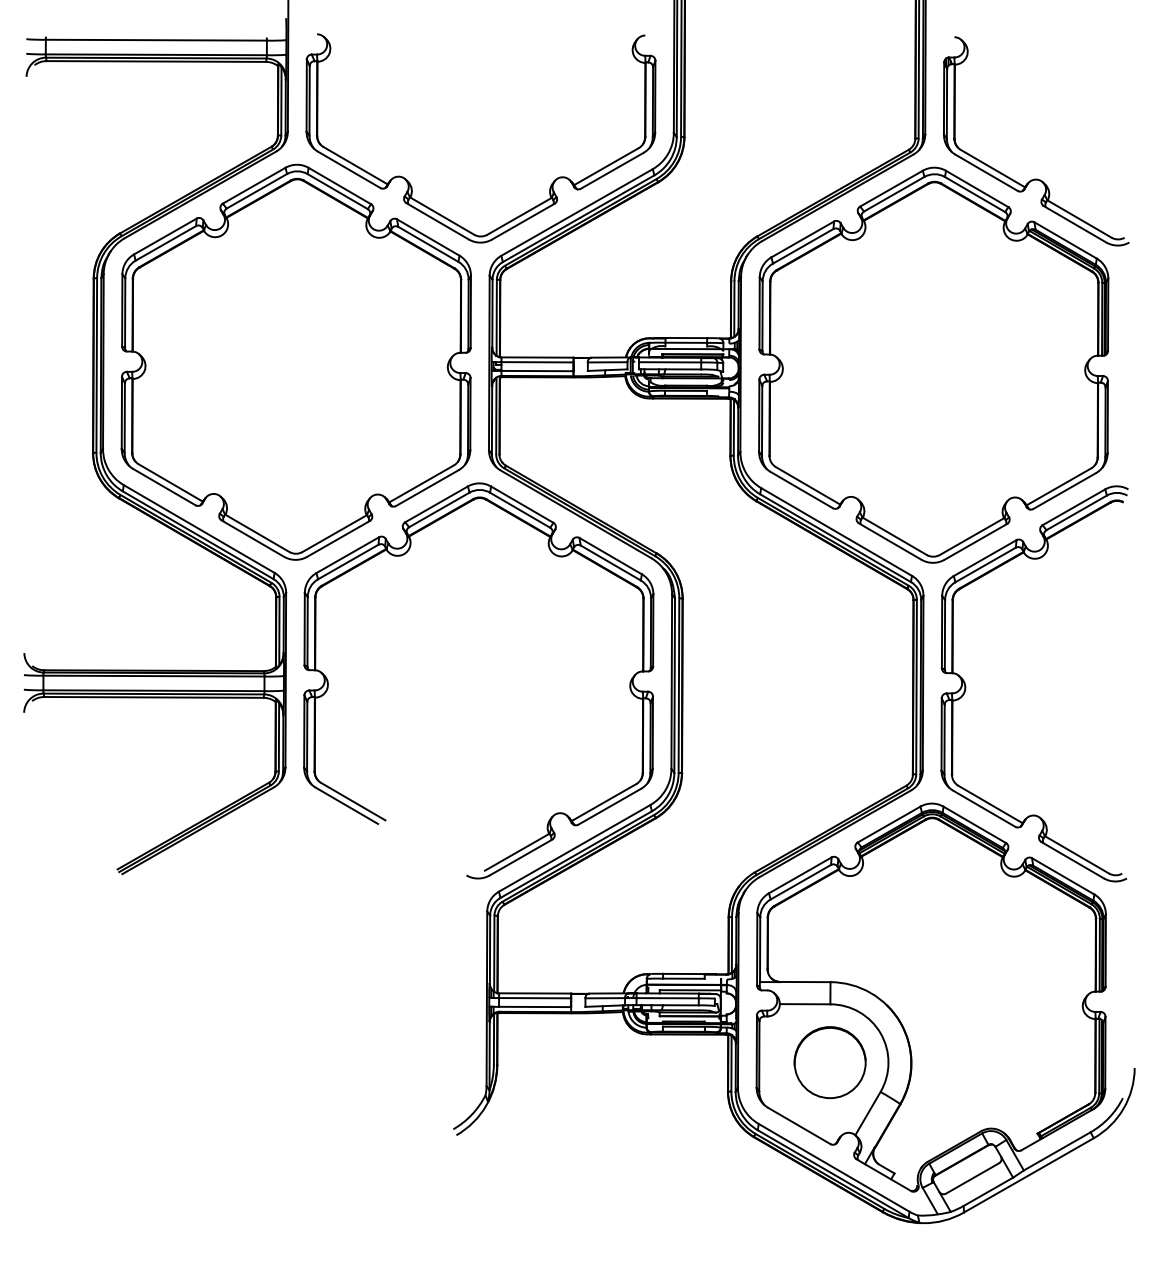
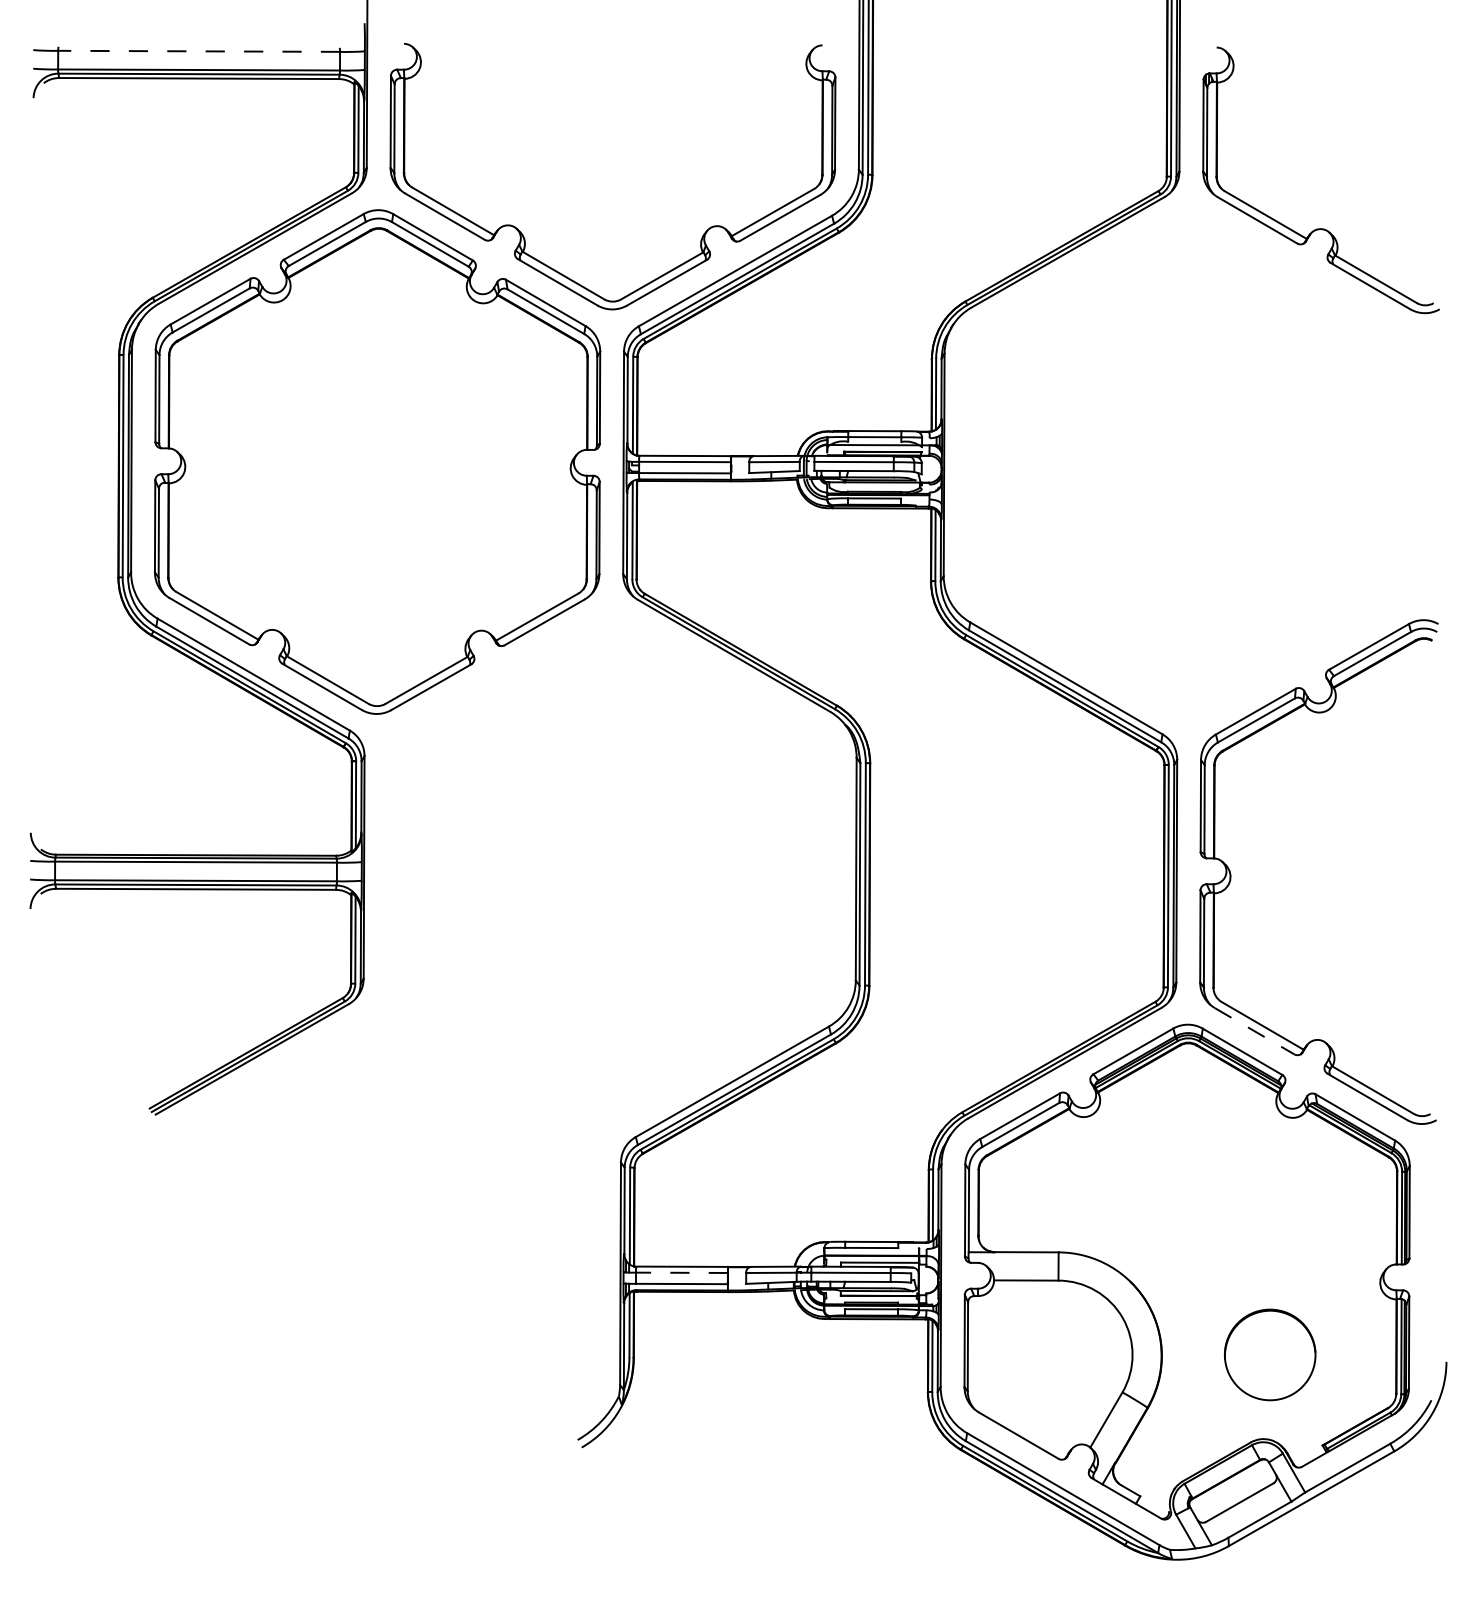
line: (156, 40) -> (199, 51), solid -> dashed
part: (933, 365) -> (1189, 465), removed
part: (406, 554) -> (517, 706), removed
line: (984, 808) -> (1255, 1031), solid -> dashed
line: (534, 997) -> (681, 1272), solid -> dashed
part: (830, 1062) -> (1270, 1354), moved

